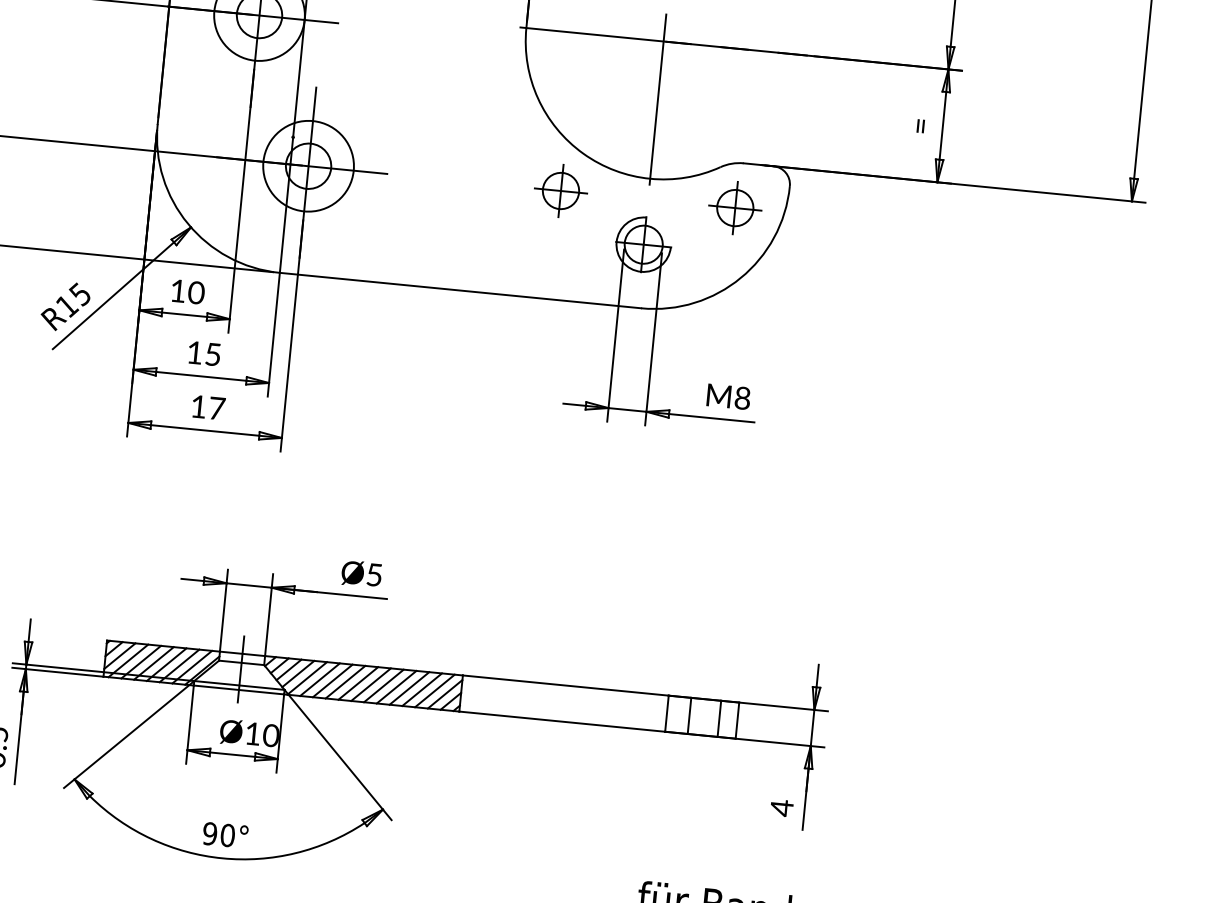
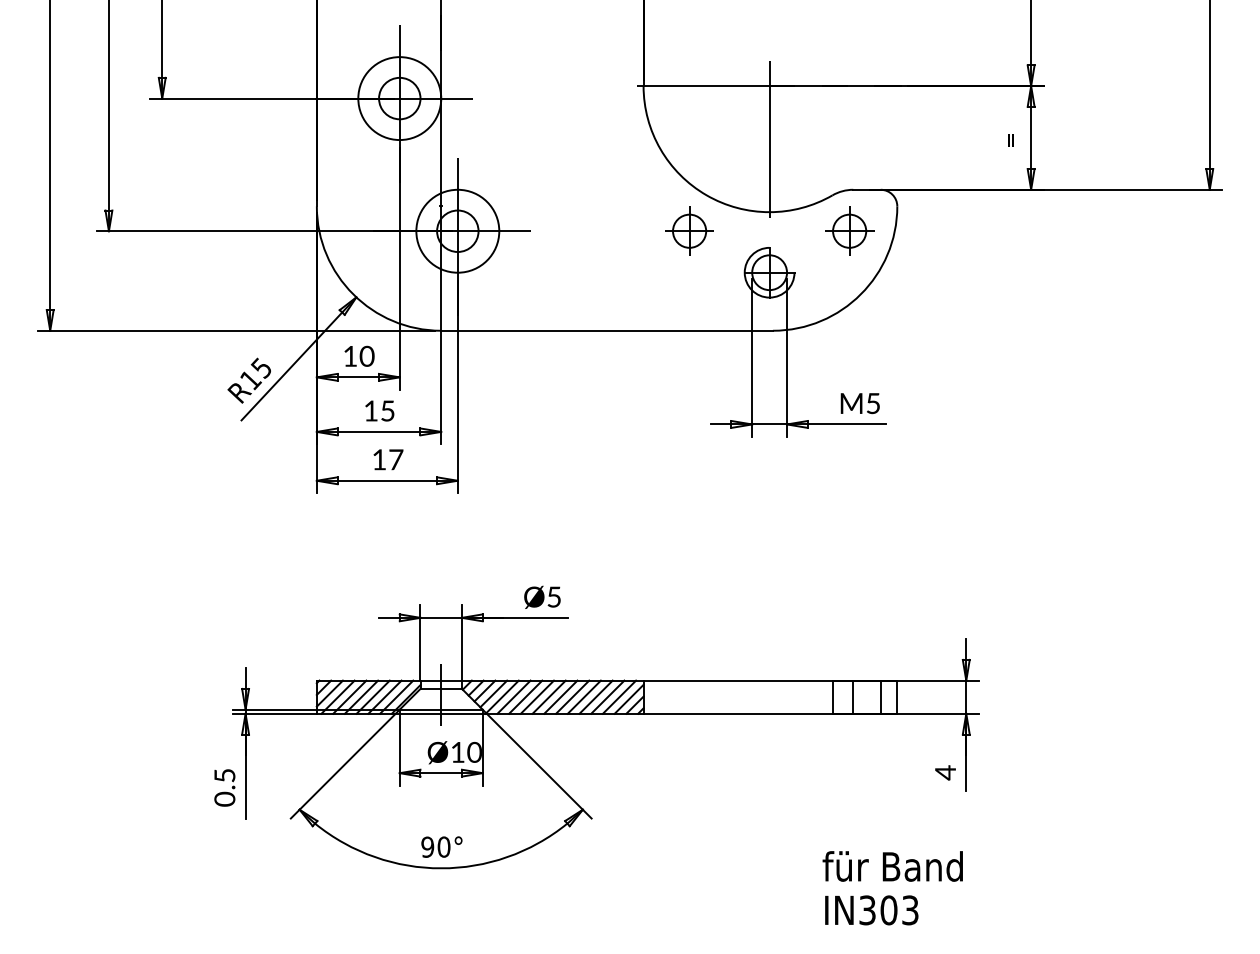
text: (742, 398) -> (873, 403), M8 -> M5

